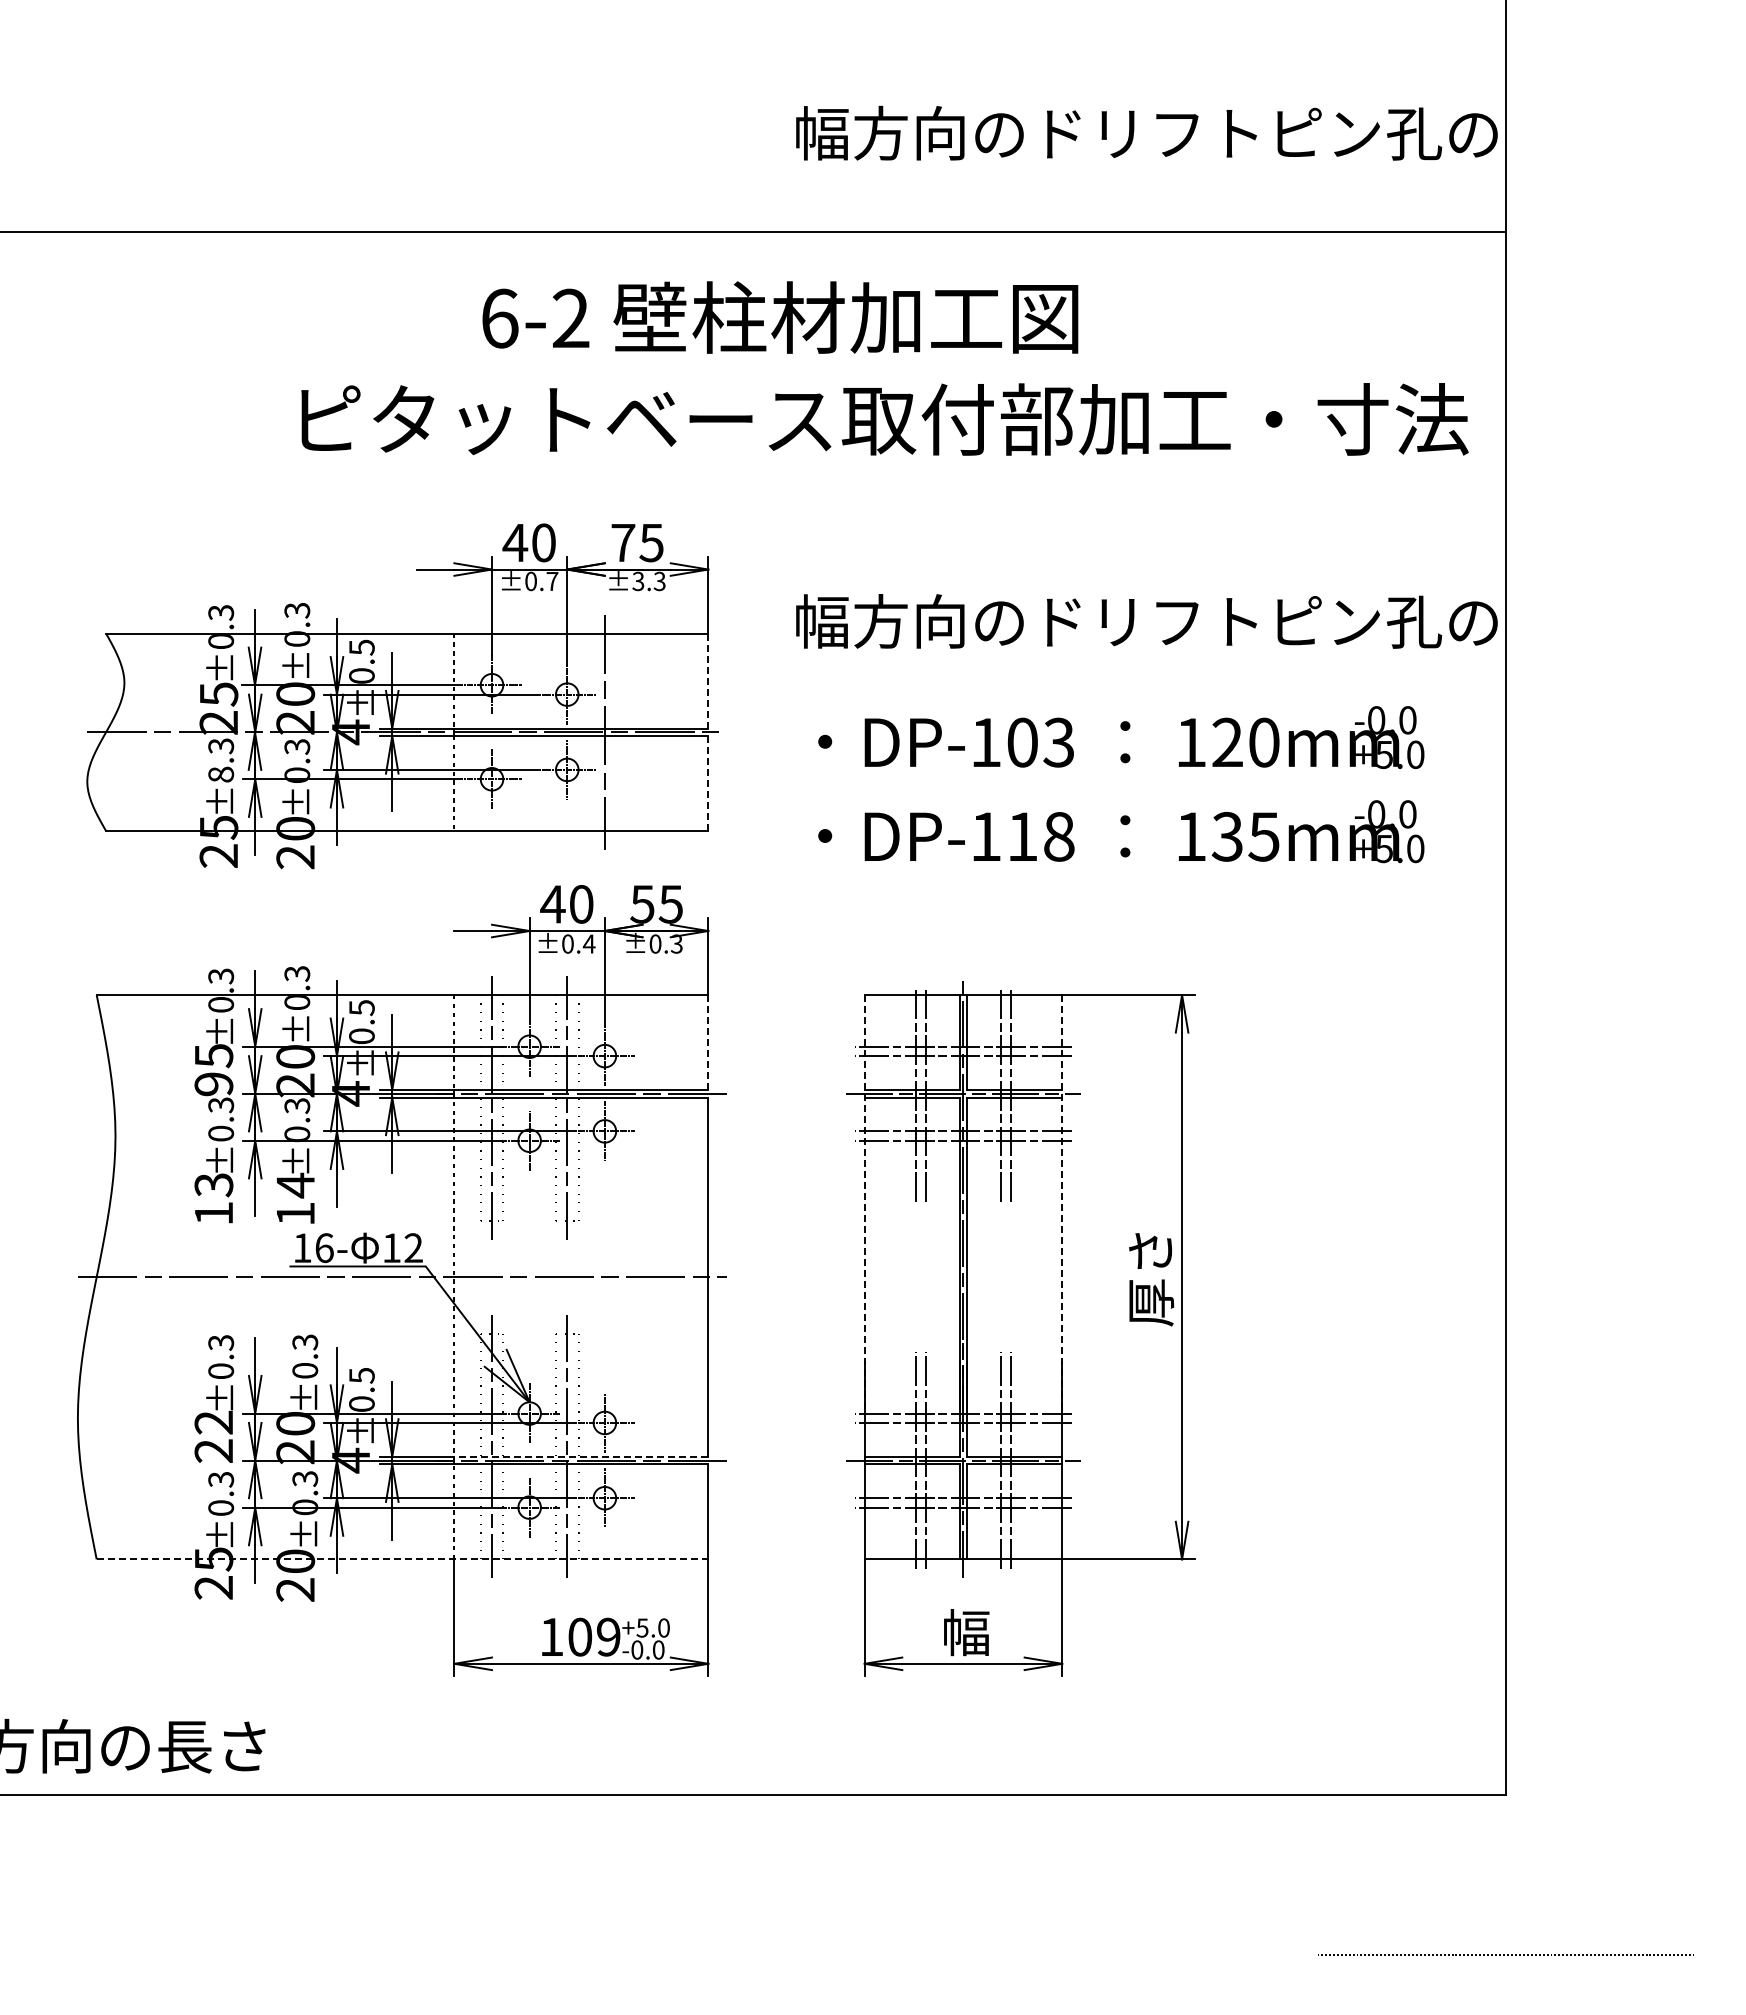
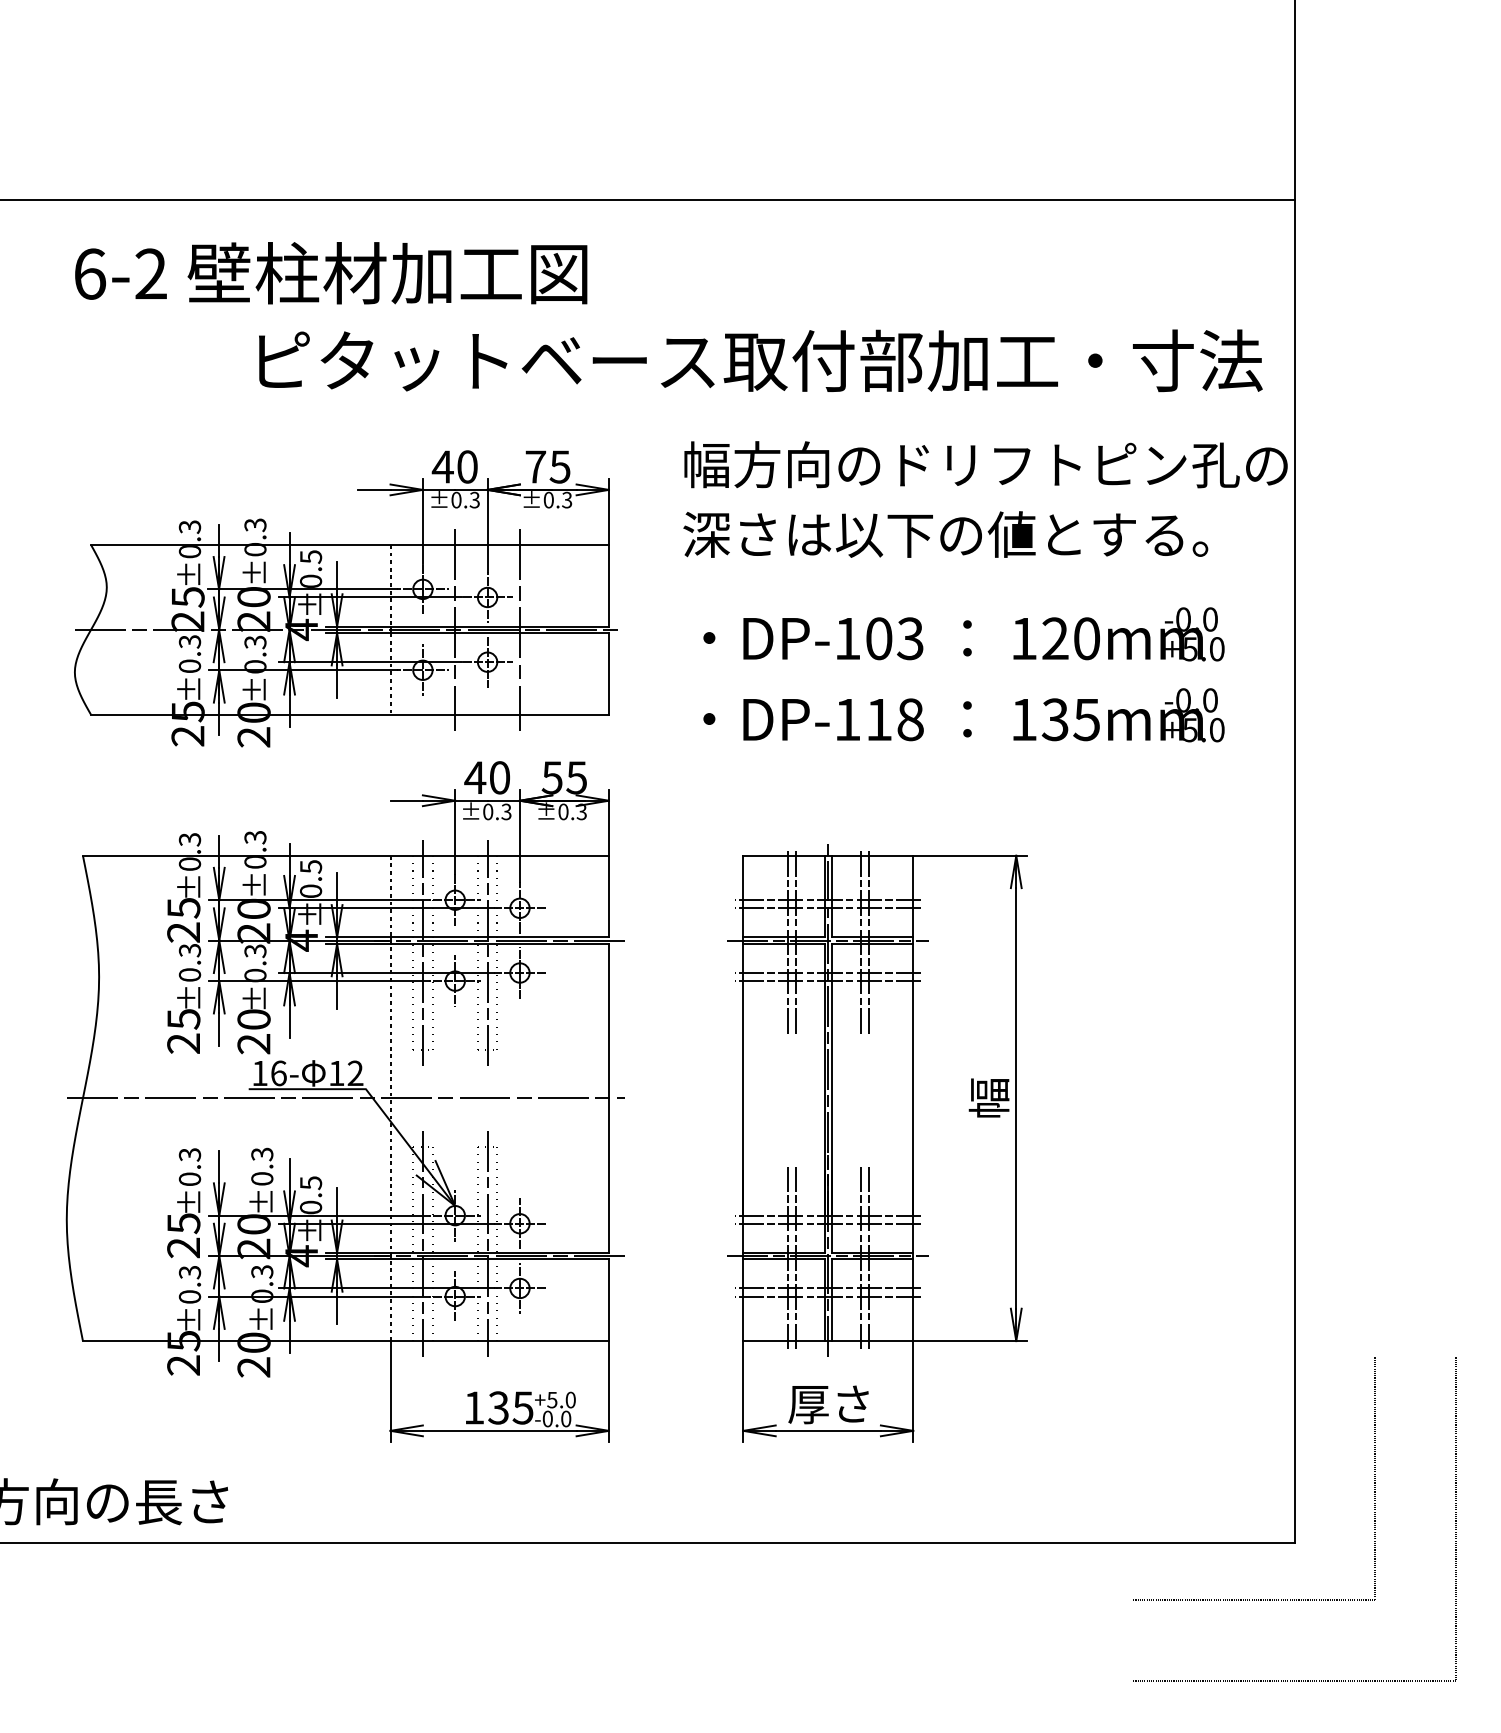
text: (1146, 132) -> (985, 464), moved
text: (780, 317) -> (331, 273), moved
text: (552, 581) -> (474, 500), ±0.7 -> ±0.3
text: (638, 581) -> (548, 500), ±3.3 -> ±0.3
text: (1145, 621) -> (984, 534), 幅方向のドリフトピン孔の -> 深さは以下の値とする。
line: (708, 681) -> (609, 586), dashed -> solid
line: (529, 731) -> (455, 629), added
text: (221, 774) -> (190, 666), ±8.3 -> ±0.3
line: (708, 783) -> (609, 673), dashed -> solid
text: (588, 943) -> (505, 811), ±0.4 -> ±0.3
line: (708, 1042) -> (609, 896), dashed -> solid
text: (214, 1084) -> (184, 932), 95 -> 25
text: (295, 1198) -> (253, 1030), 14 -> 20
text: (213, 1199) -> (183, 1031), 13 -> 25
line: (864, 1204) -> (743, 1035), dashed -> solid
line: (1062, 1204) -> (913, 1035), dashed -> solid
text: (1150, 1279) -> (989, 1100), 厚さ -> 幅
text: (213, 1422) -> (183, 1223), 22 -> 25
line: (581, 1456) -> (499, 1252), dashed -> solid
line: (402, 1559) -> (345, 1341), dashed -> solid
text: (963, 1632) -> (828, 1403), 幅 -> 厚さ
text: (593, 1636) -> (510, 1407), 109 -> 135
line: (1693, 1766) -> (1456, 1519), added
part: (1459, 1859) -> (1254, 1599), added

